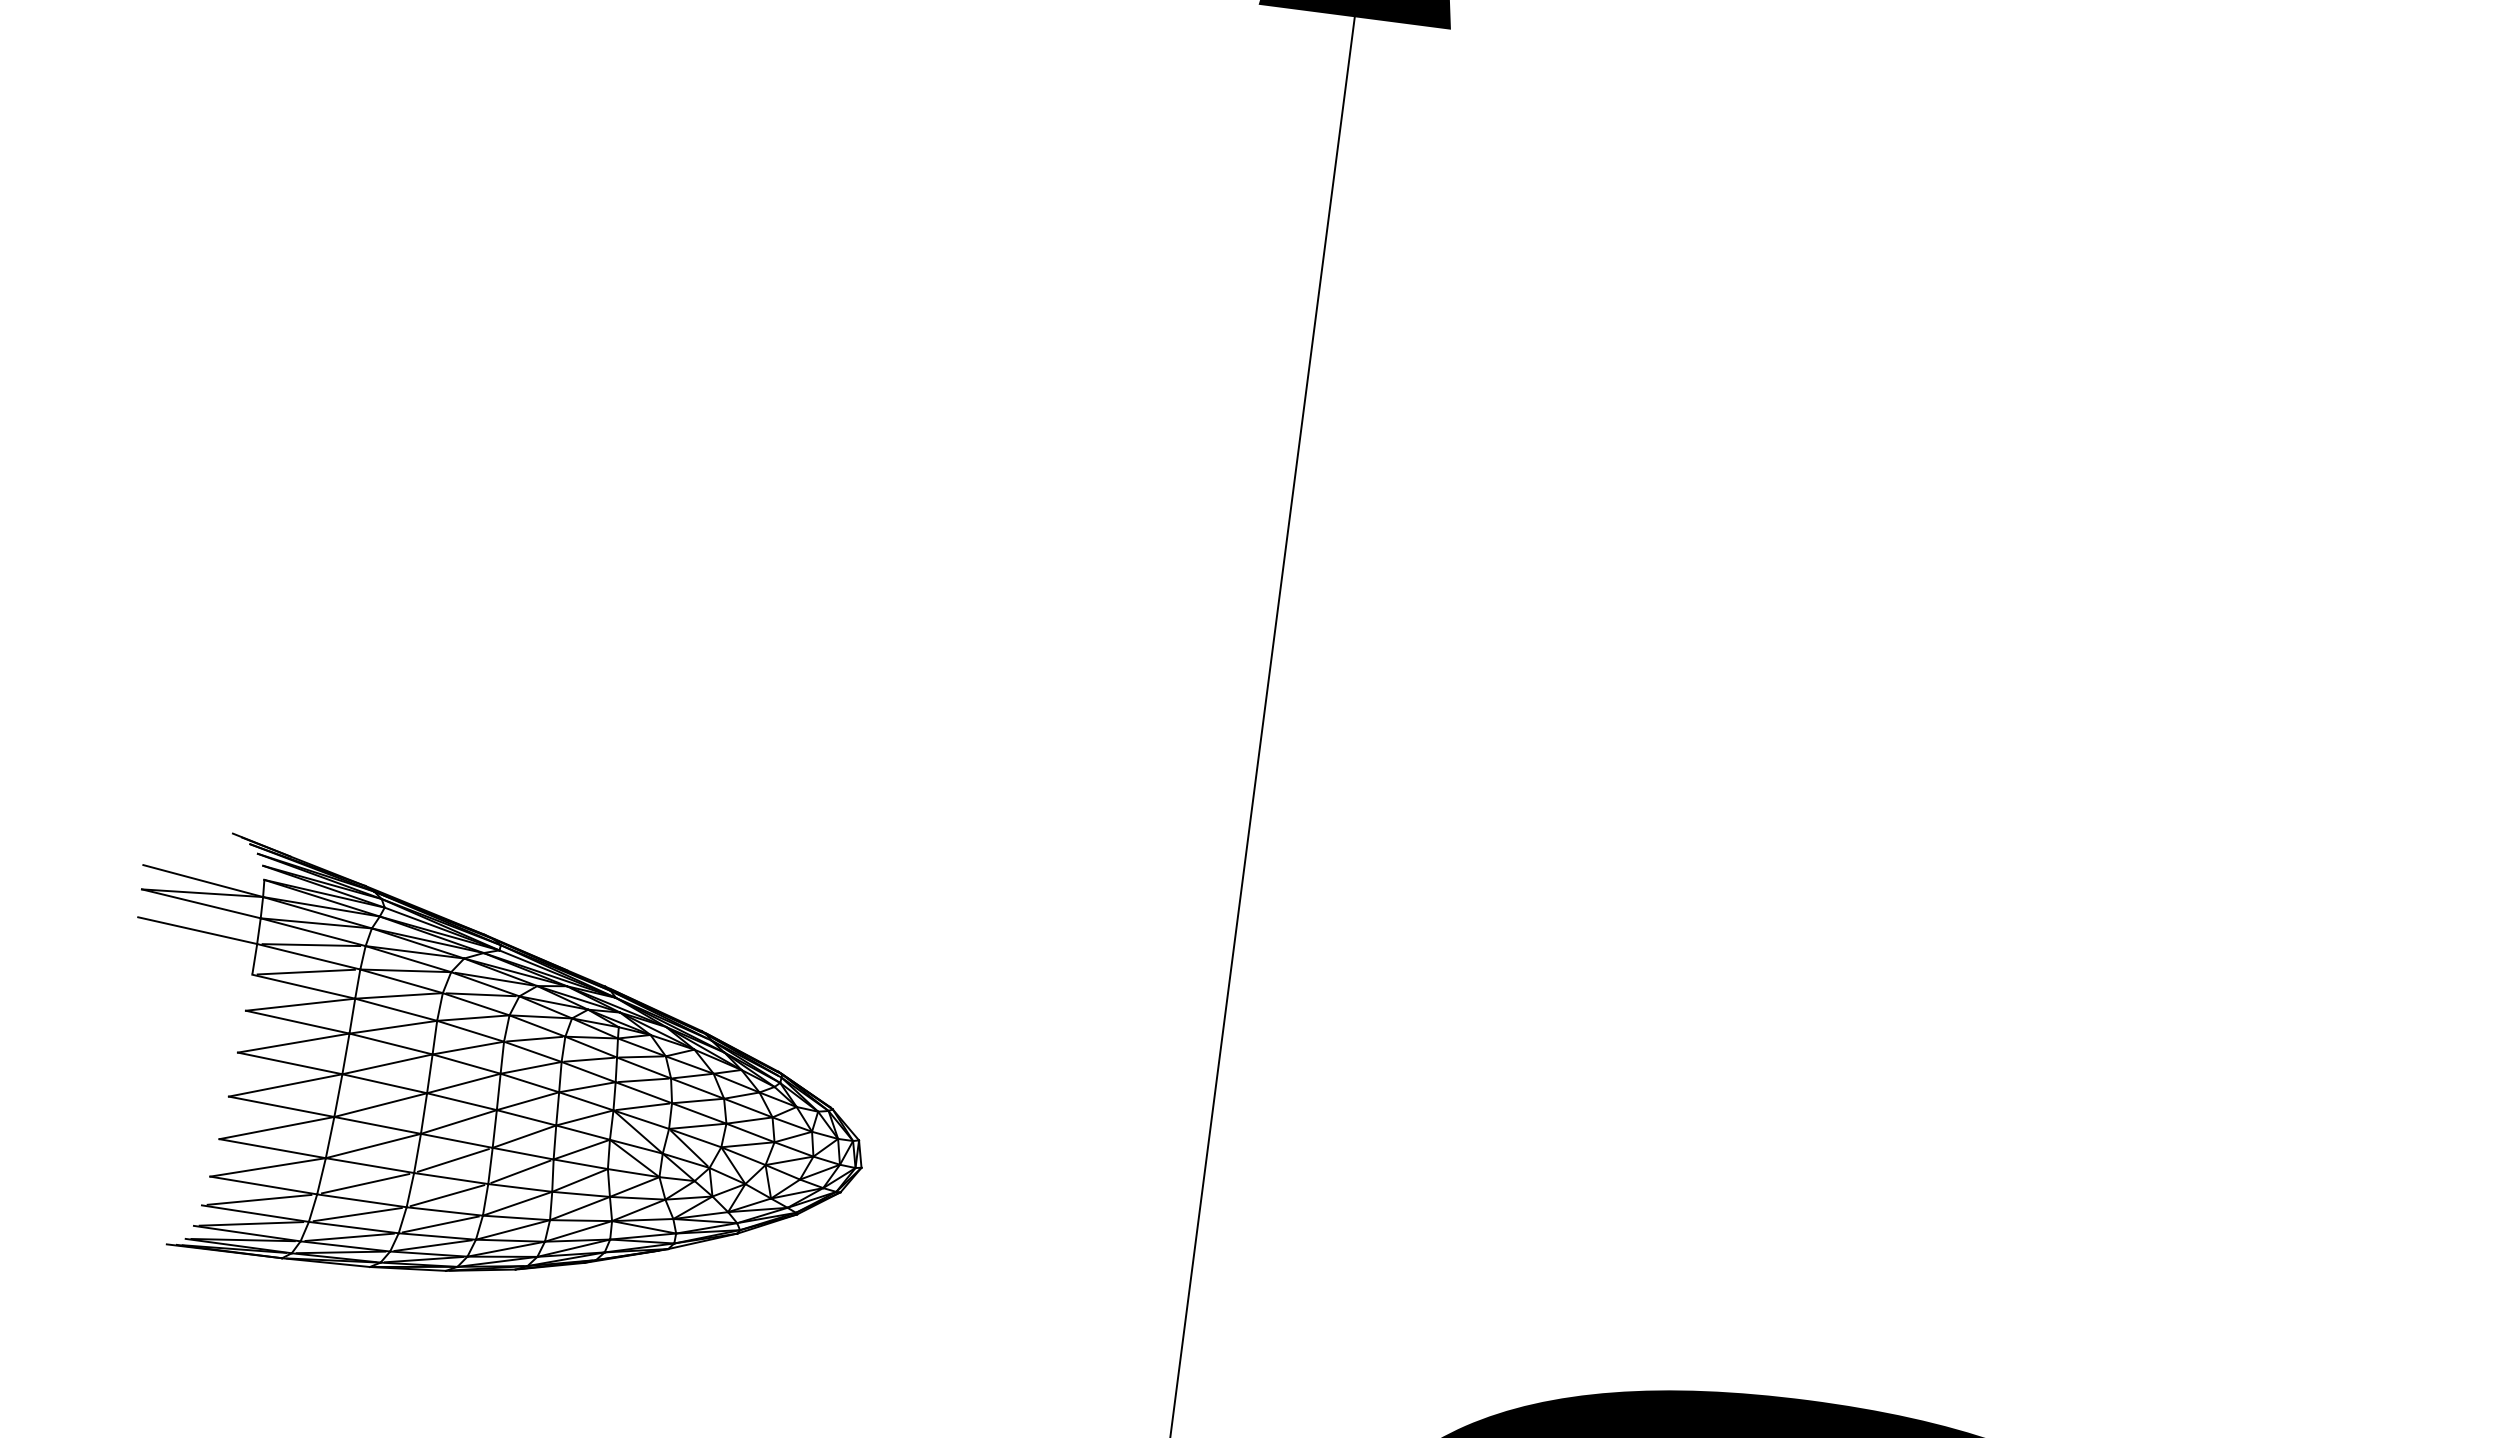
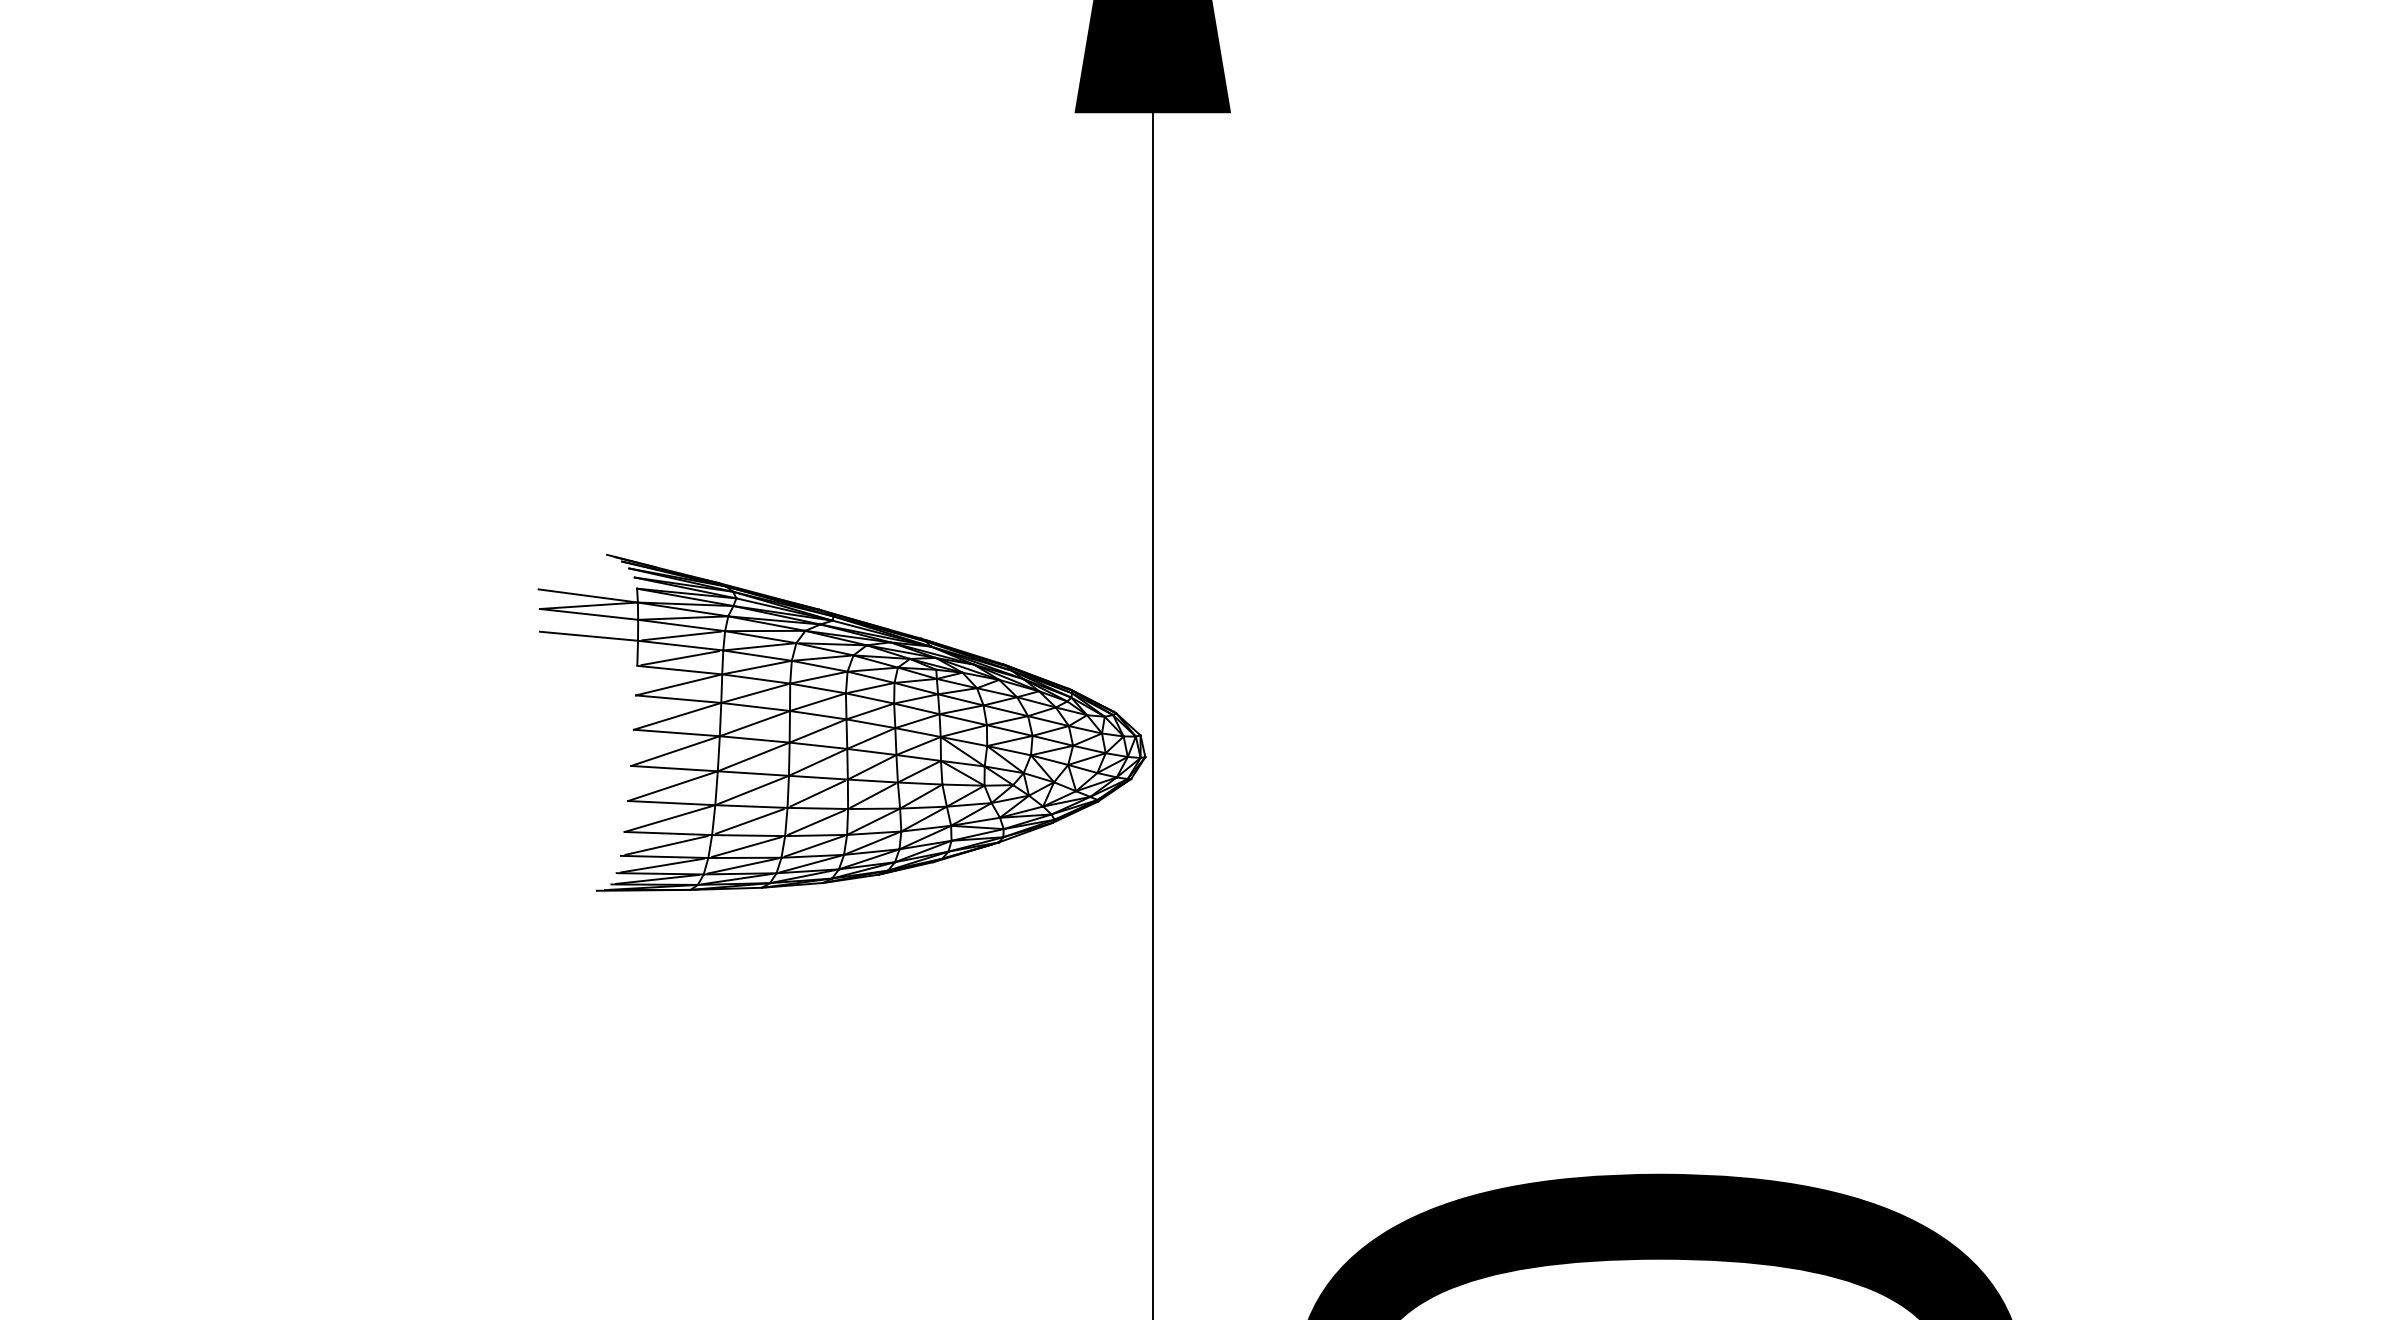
part: (493, 1076) -> (841, 722), moved

